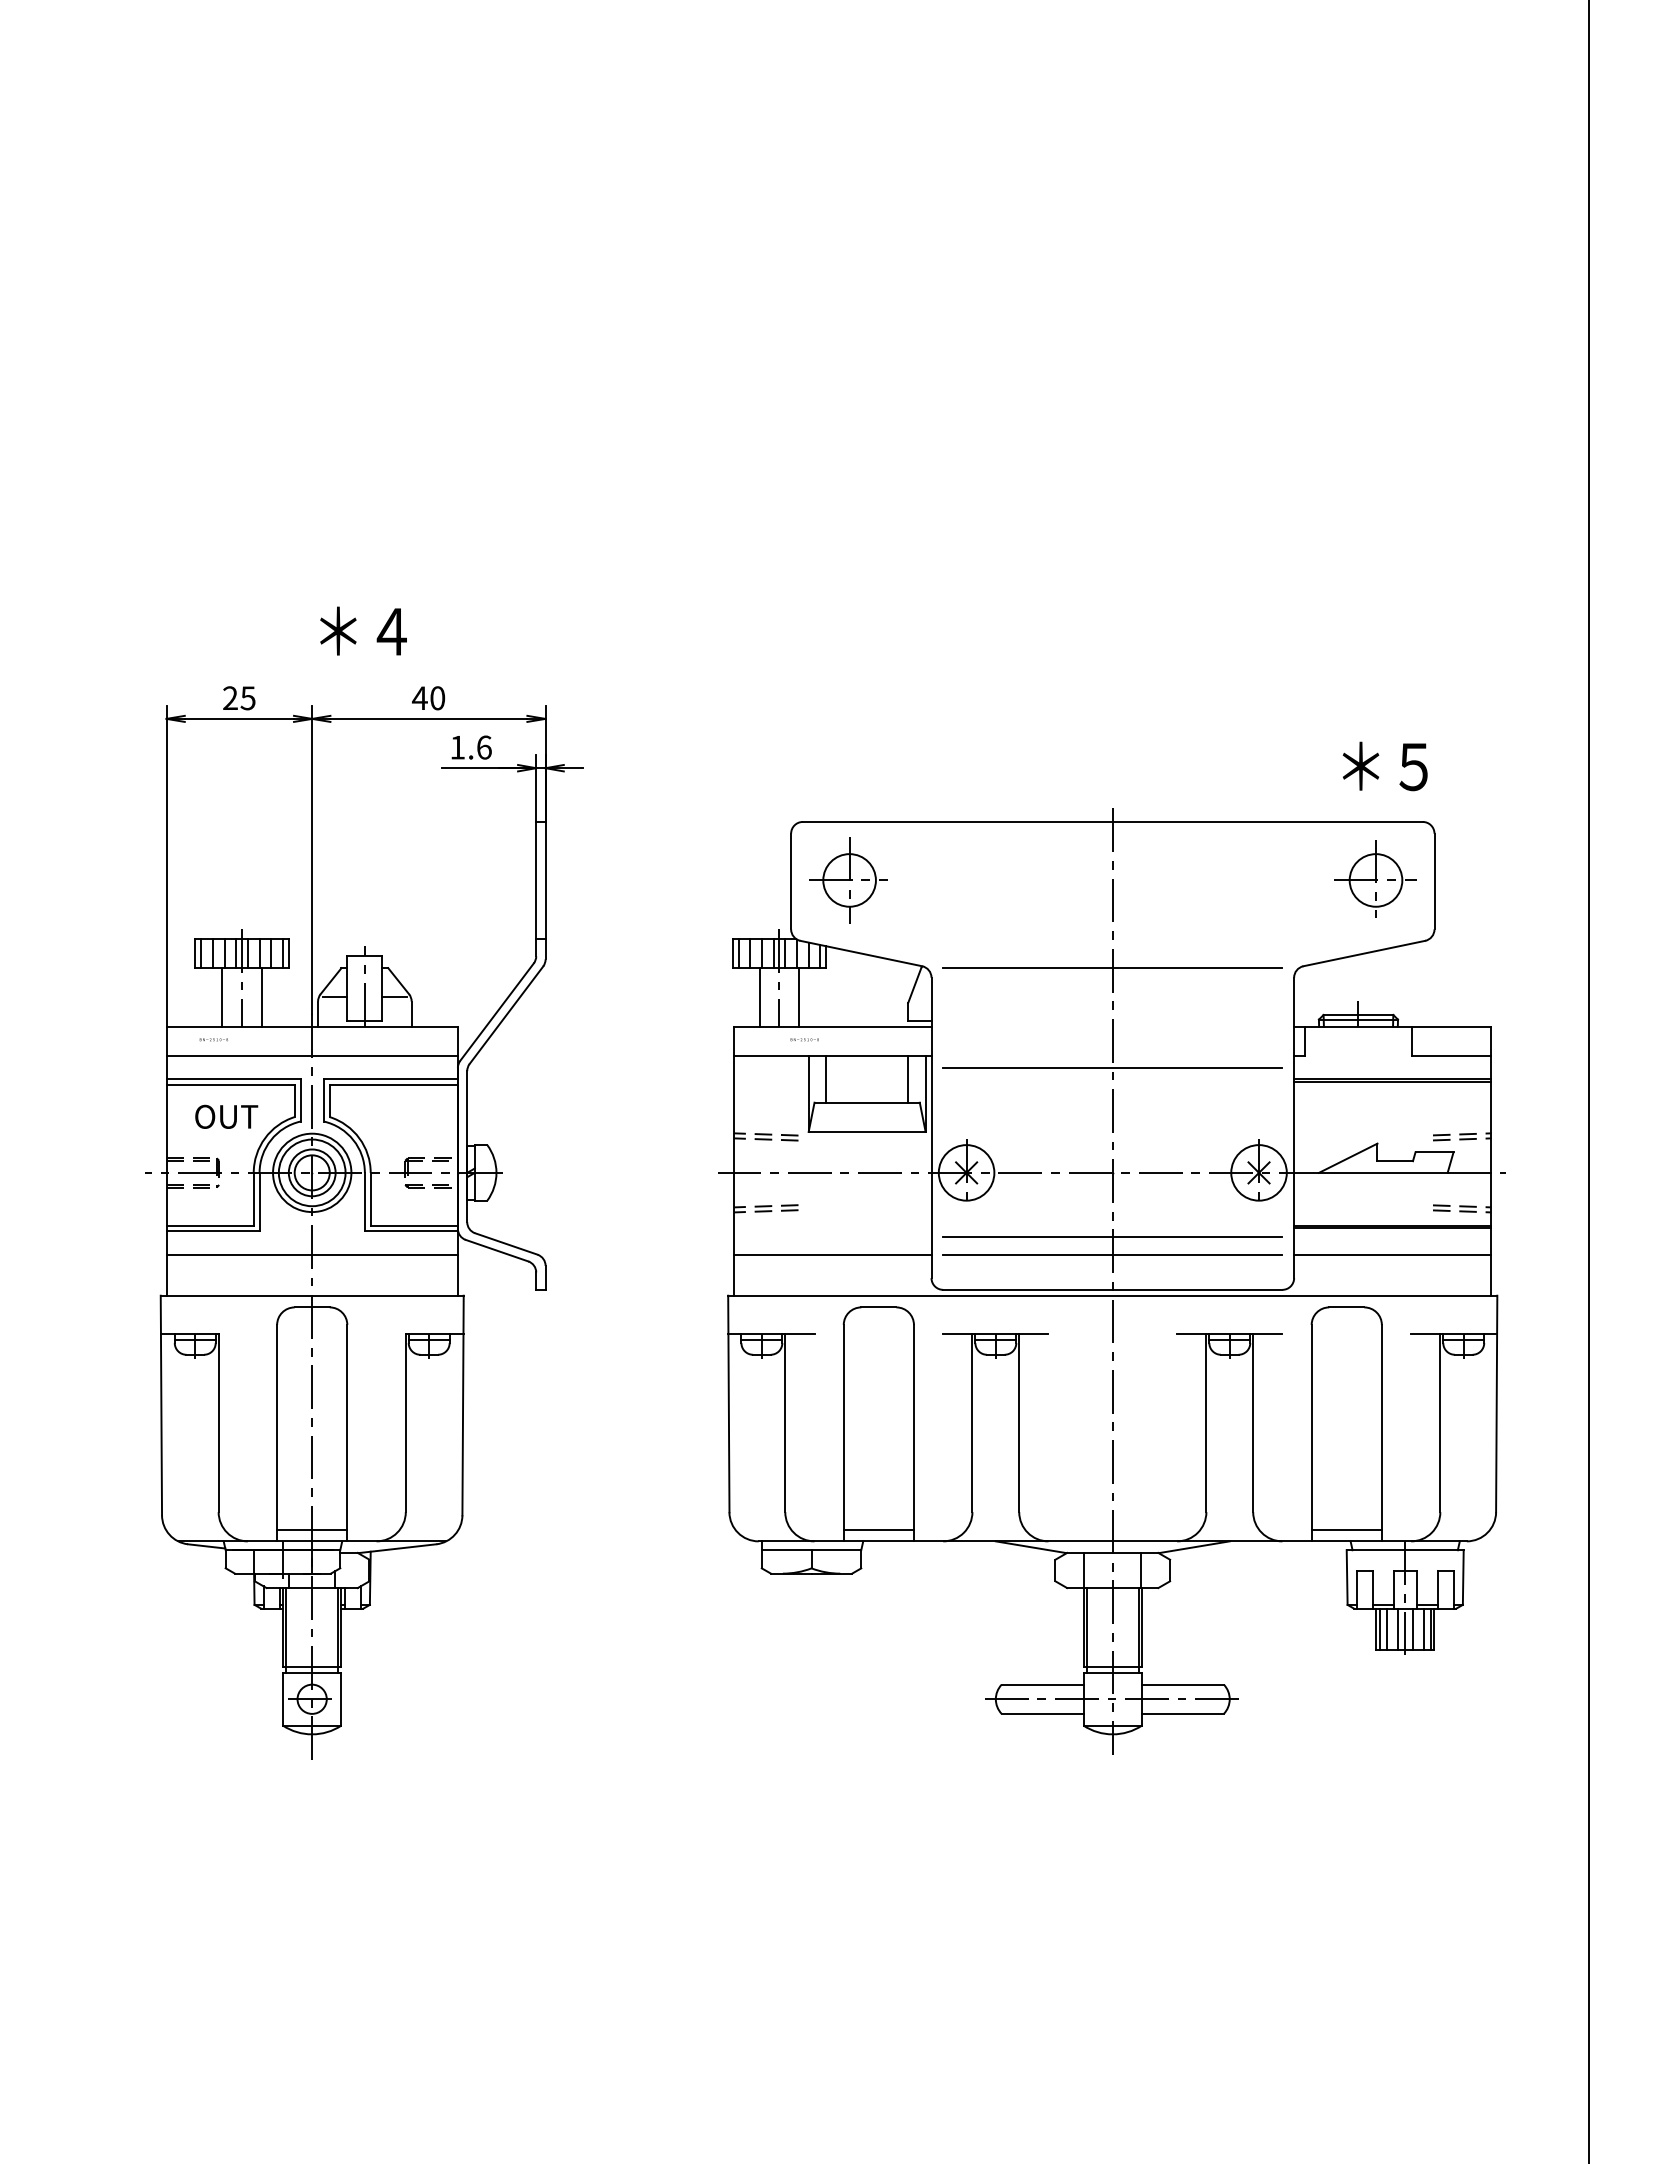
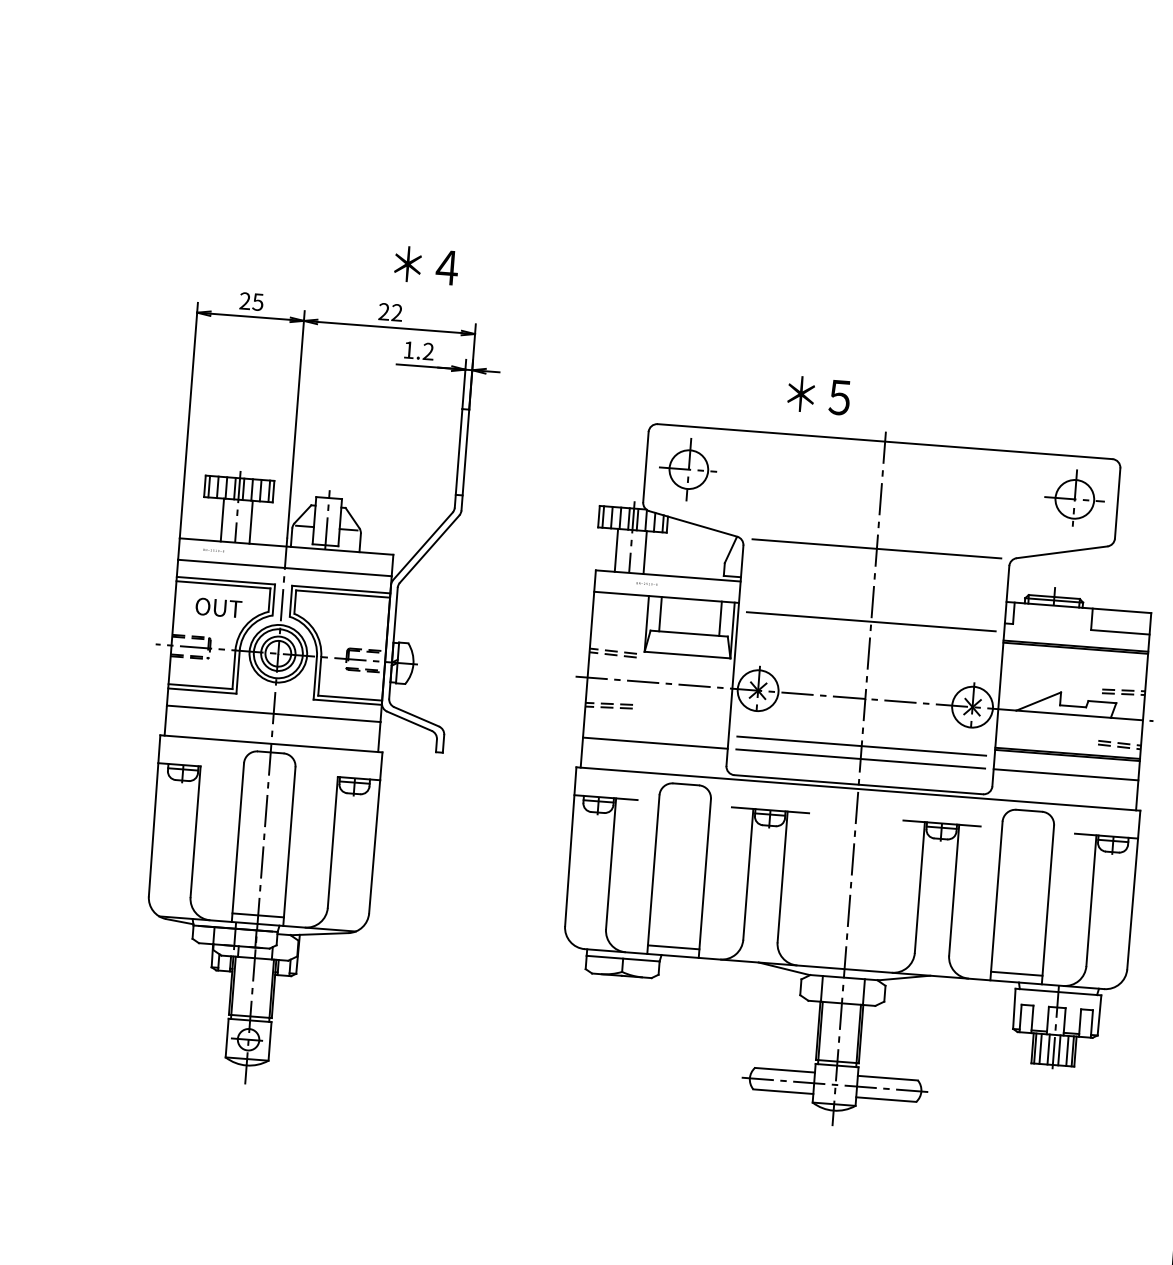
text: (363, 630) -> (426, 265), moved
text: (428, 698) -> (390, 312), 40 -> 22
text: (484, 747) -> (428, 351), 1.6 -> 1.2
text: (1384, 766) -> (818, 395), moved

